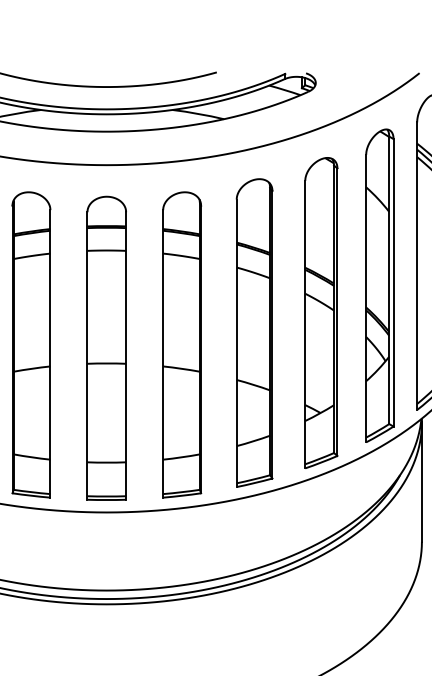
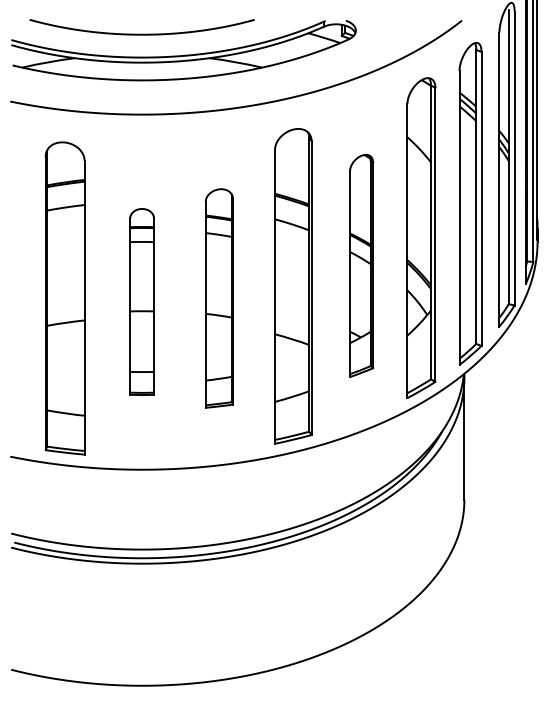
part: (321, 312) -> (361, 265), size x0.7
part: (182, 344) -> (219, 298), size x0.7
part: (106, 347) -> (141, 301), size x0.6

